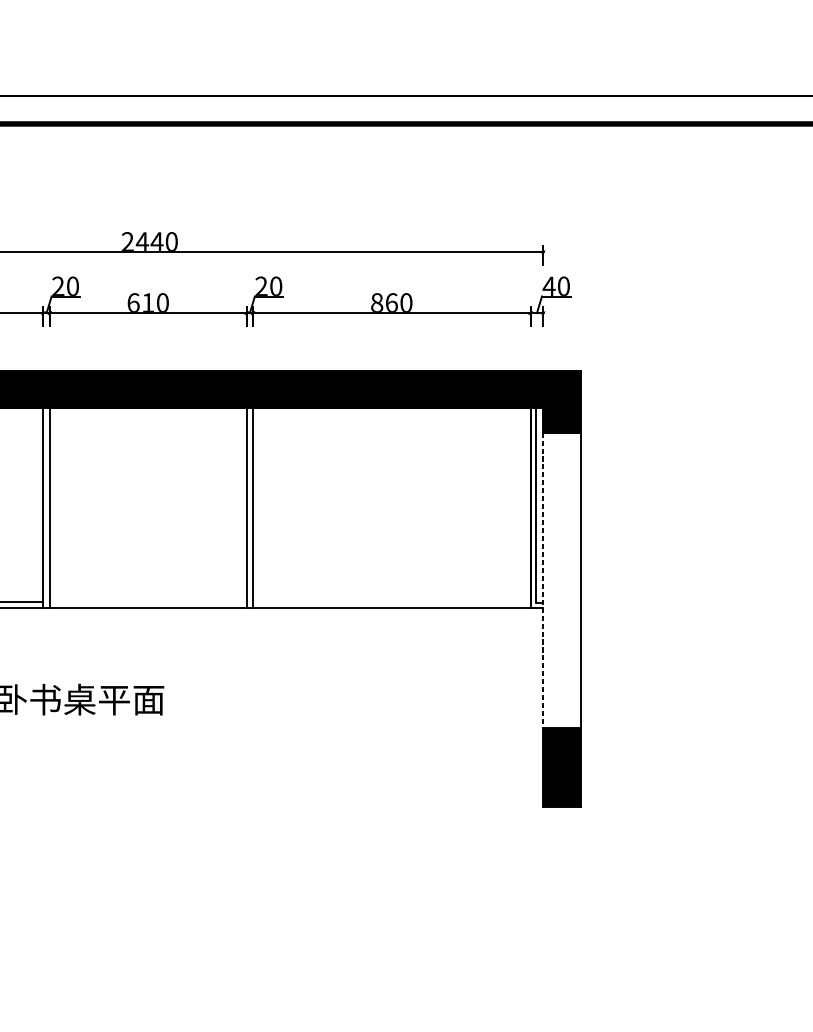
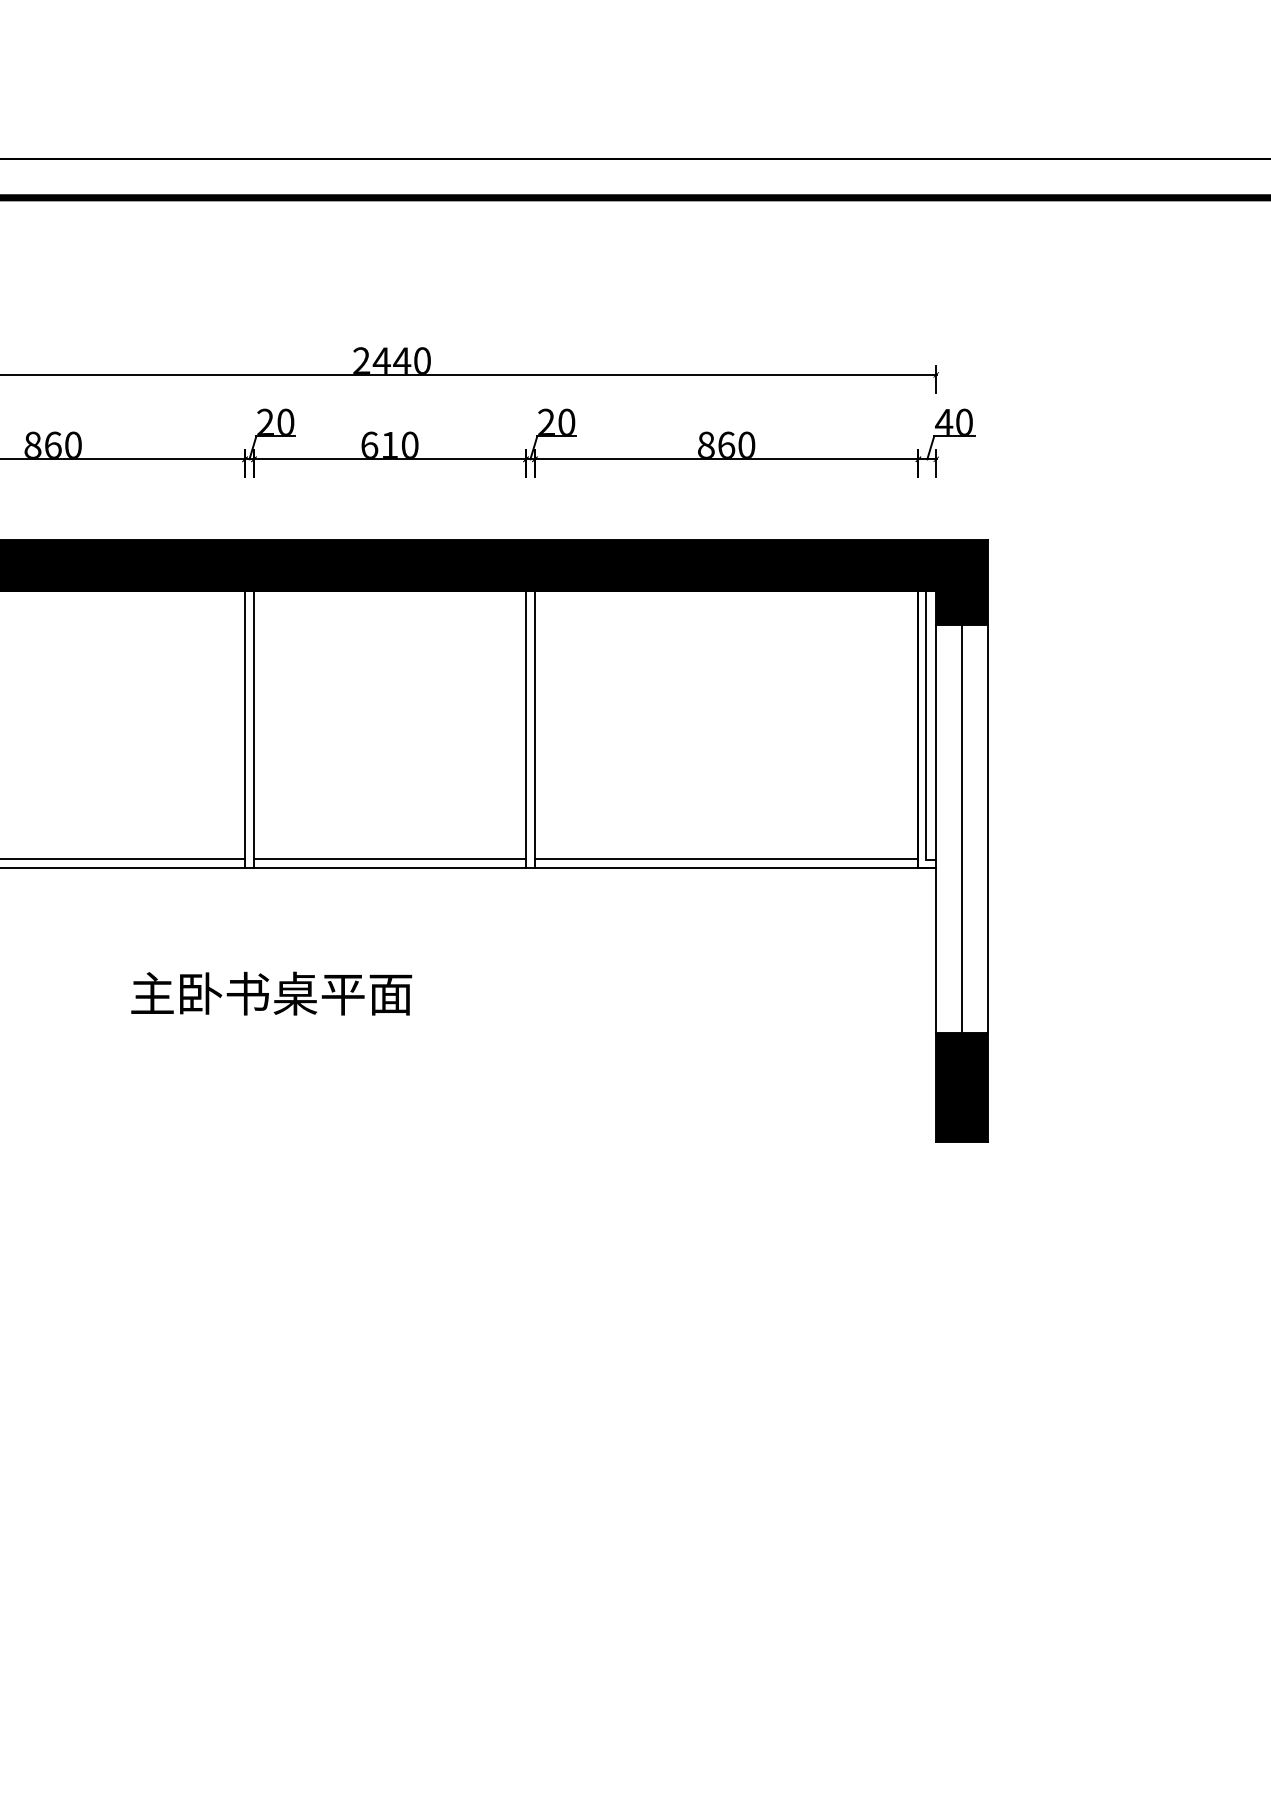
line: (543, 580) -> (936, 829), dashed -> solid
line: (561, 580) -> (961, 828), added
line: (147, 601) -> (389, 858), added
line: (391, 601) -> (726, 858), added

